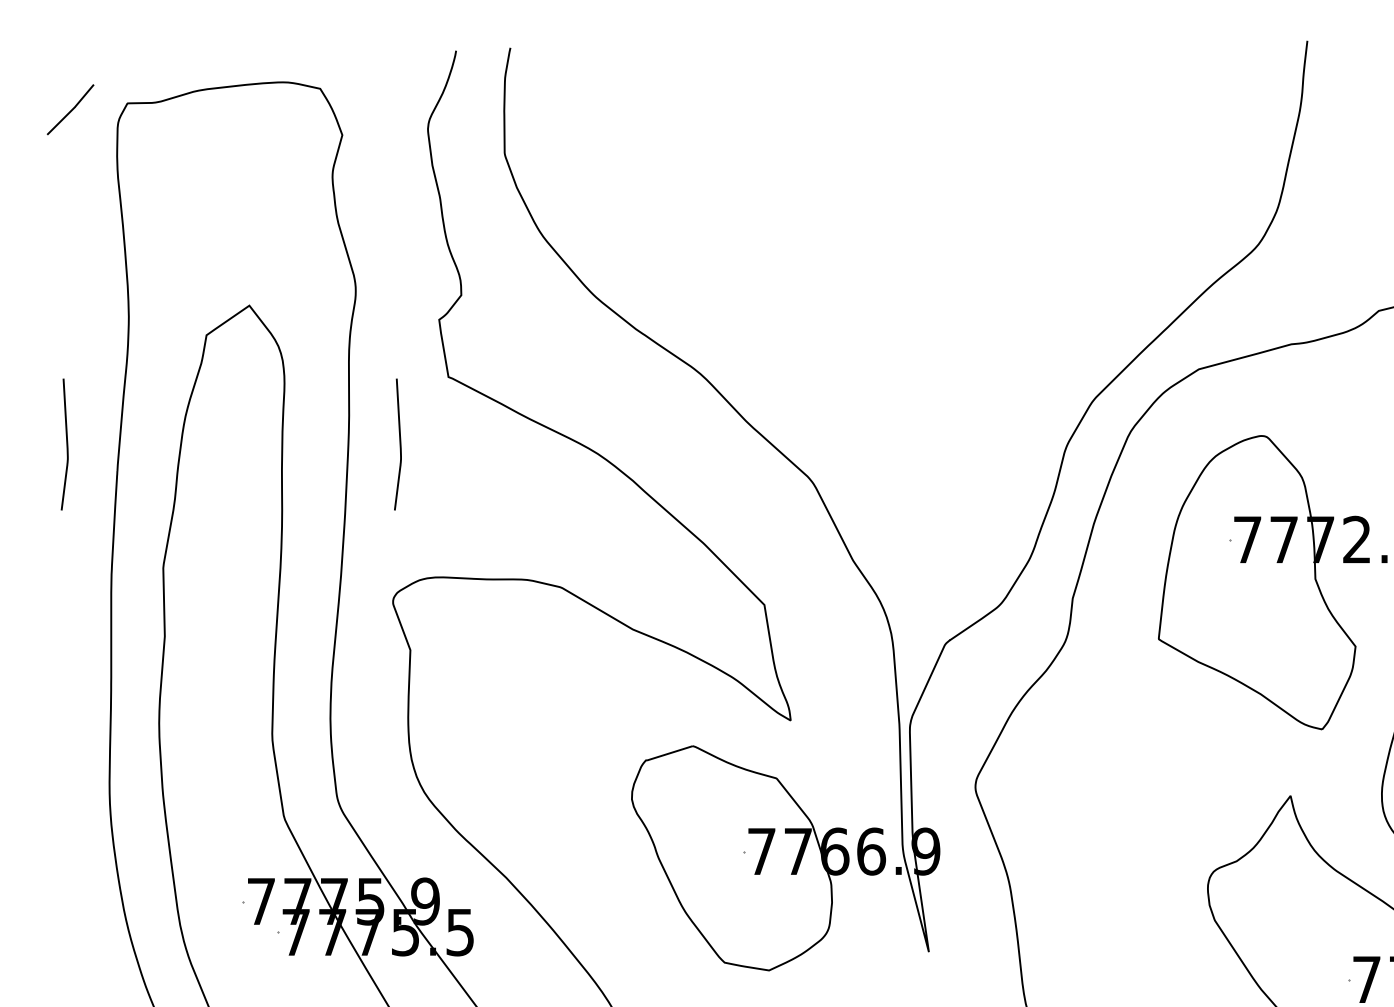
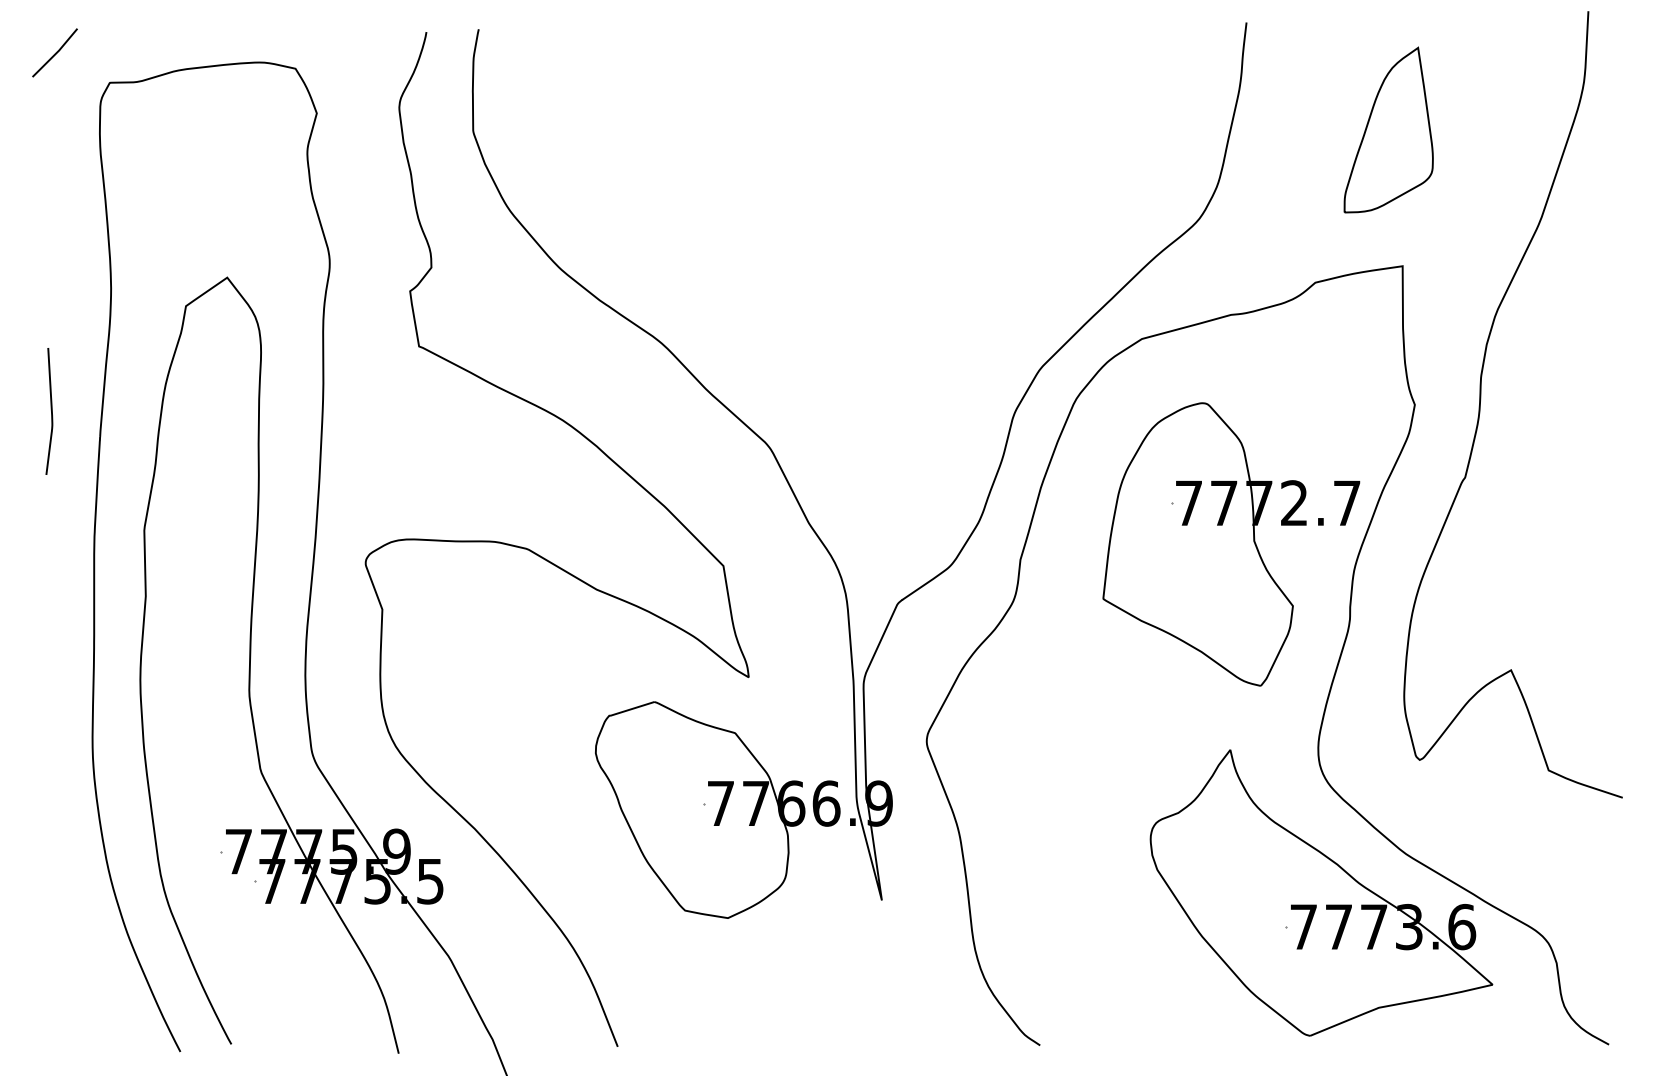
line: (71, 109) -> (55, 52), moved
curve: (400, 444) -> (372, 411), removed

